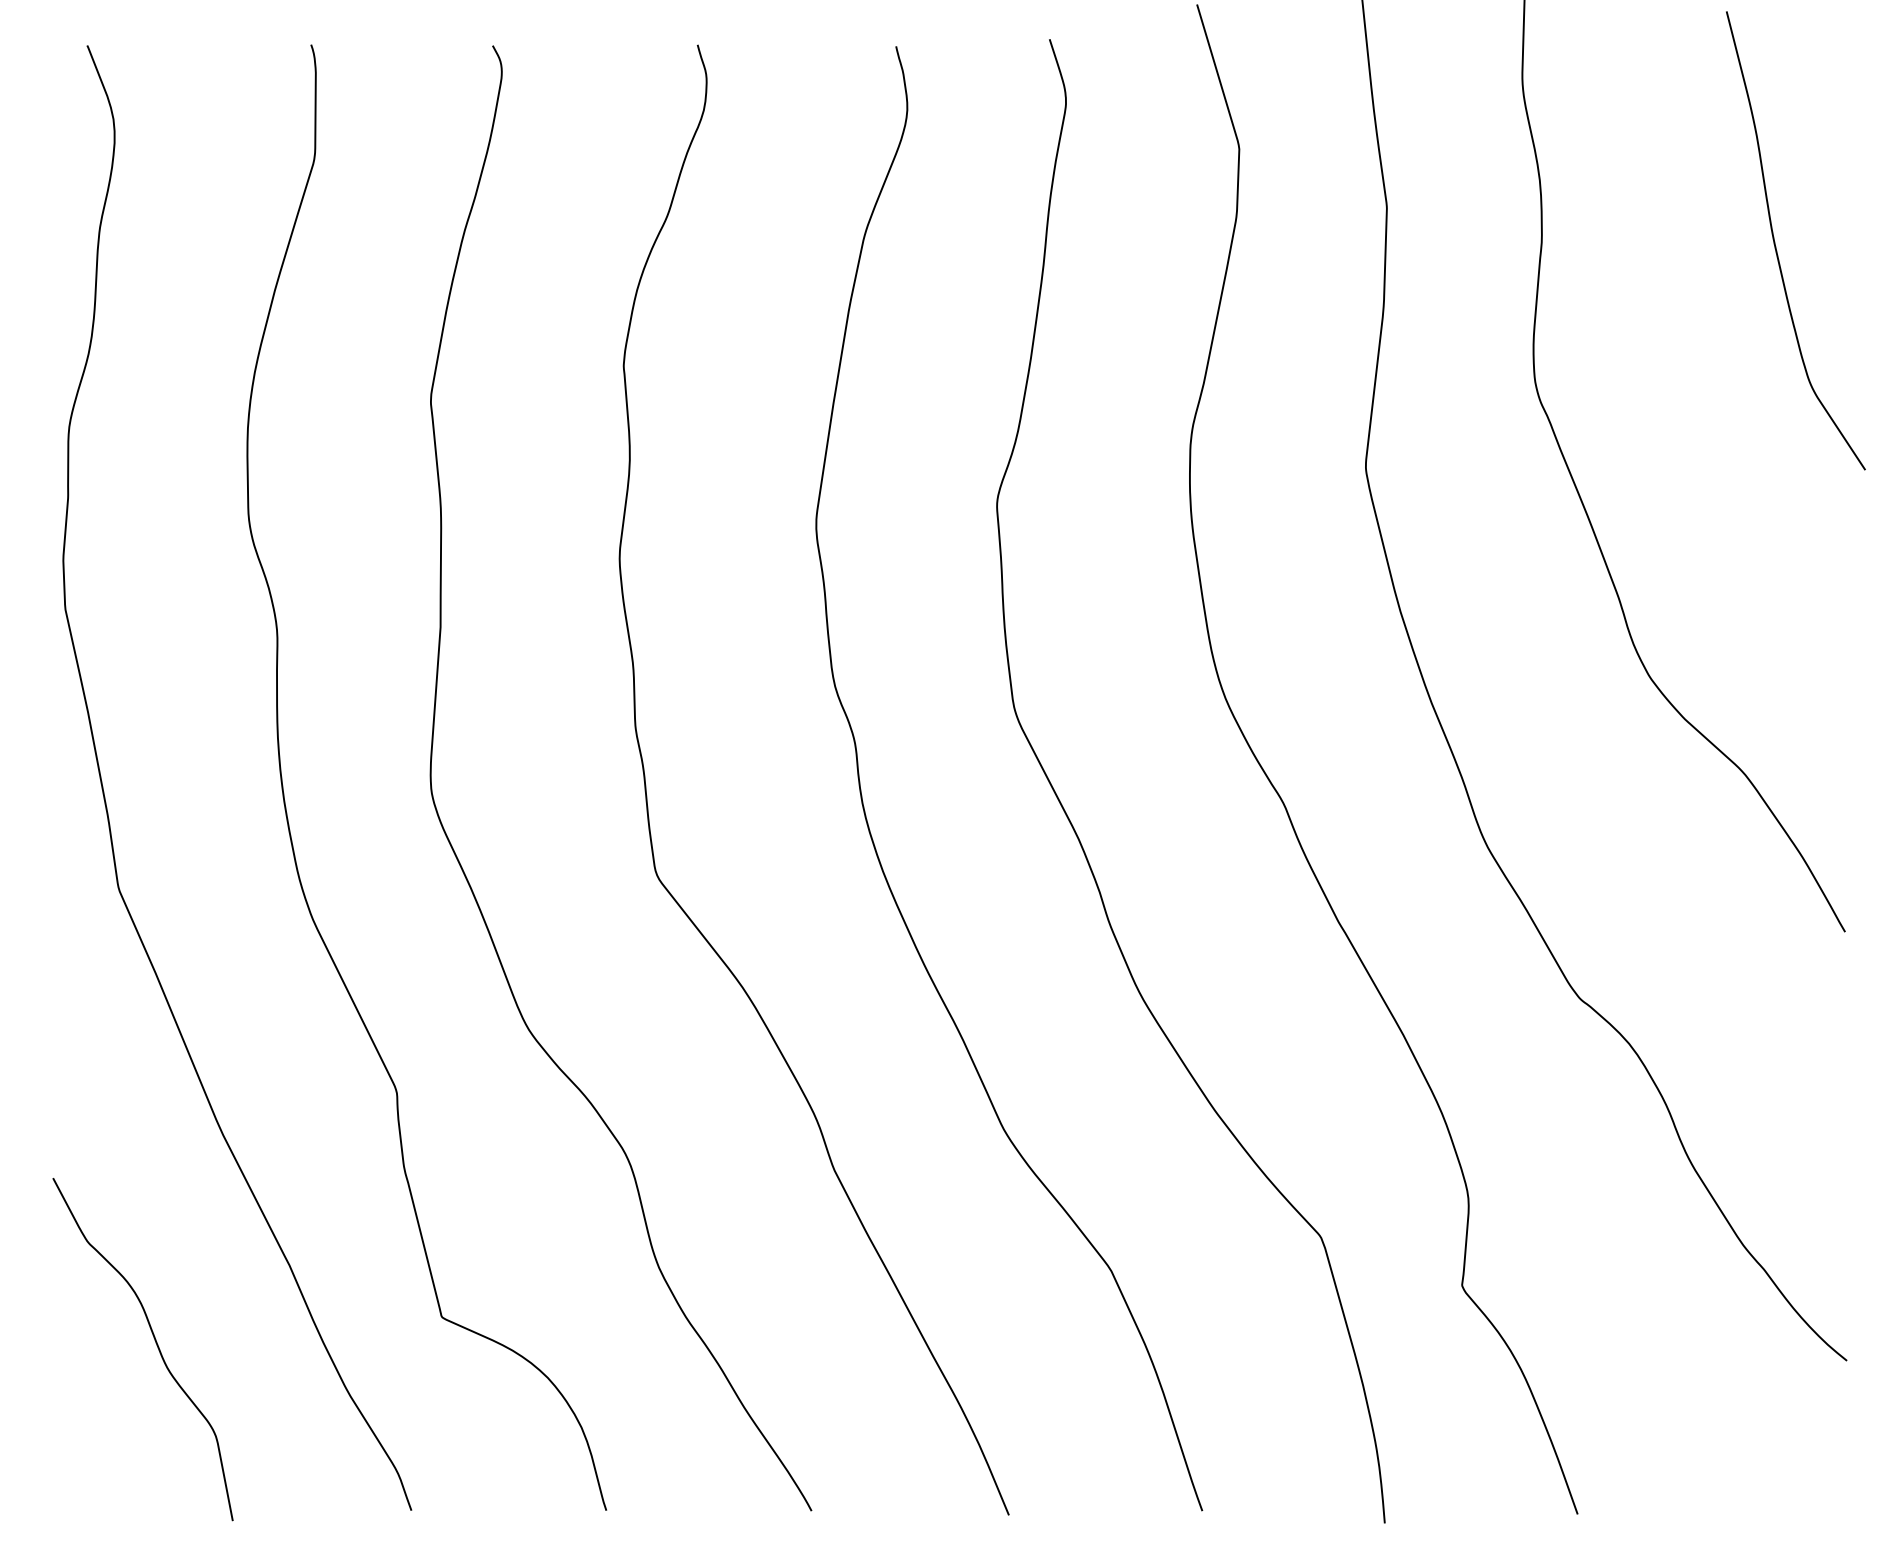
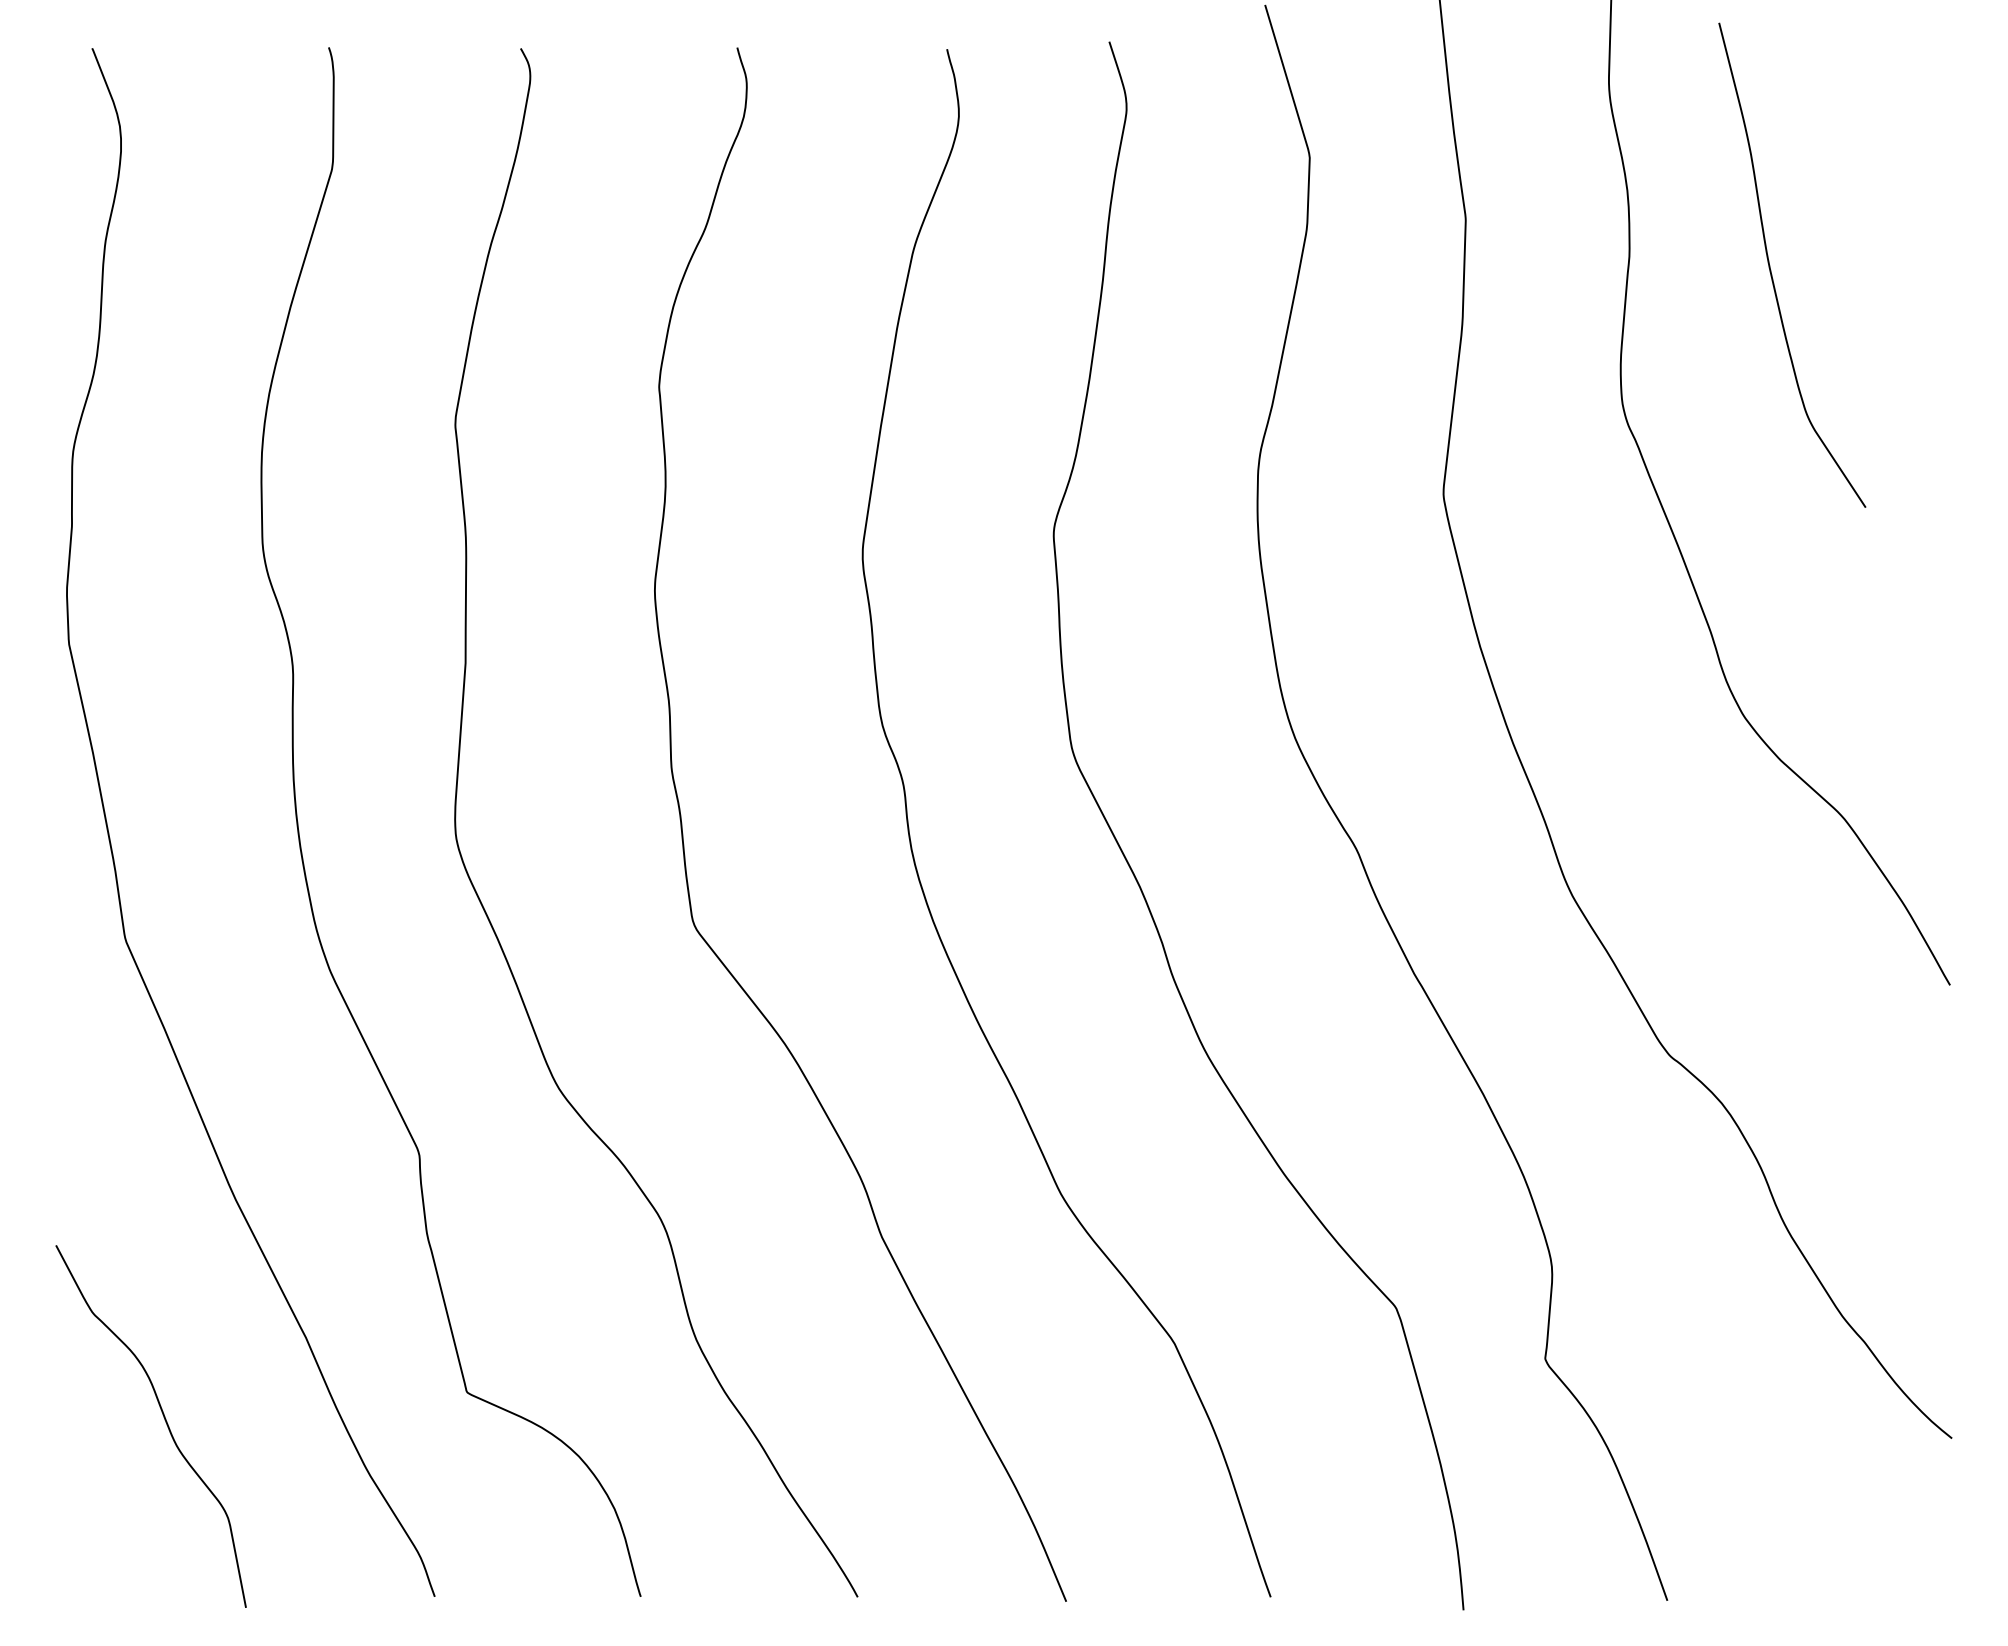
curve: (1776, 246) -> (1771, 271), moved

